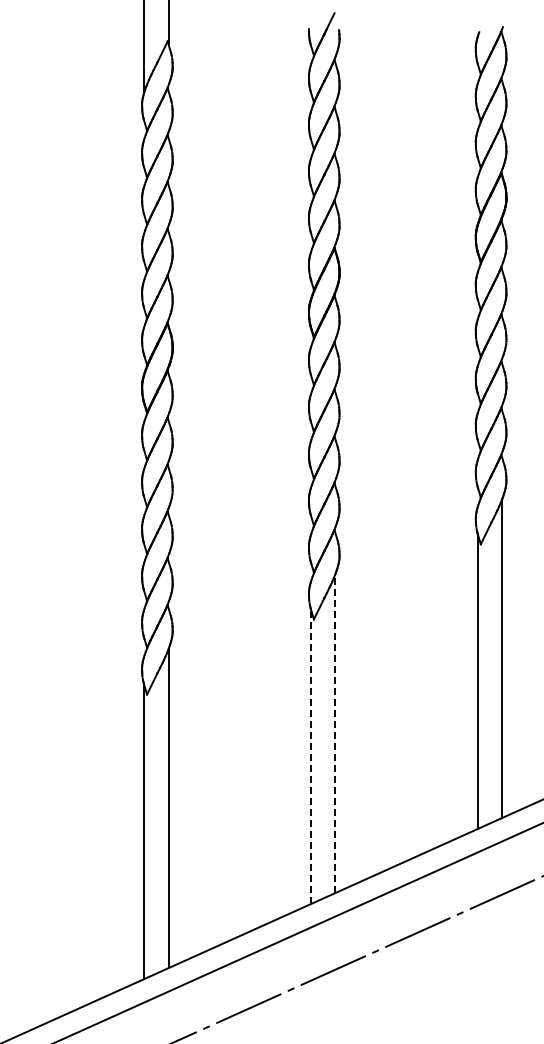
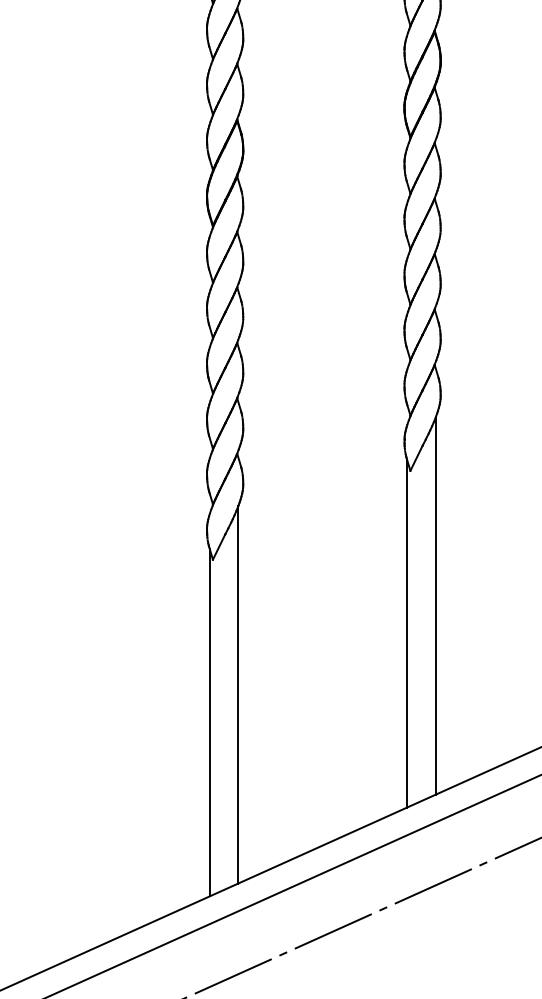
line: (335, 733) -> (435, 605), dashed -> solid
line: (311, 757) -> (407, 634), dashed -> solid

